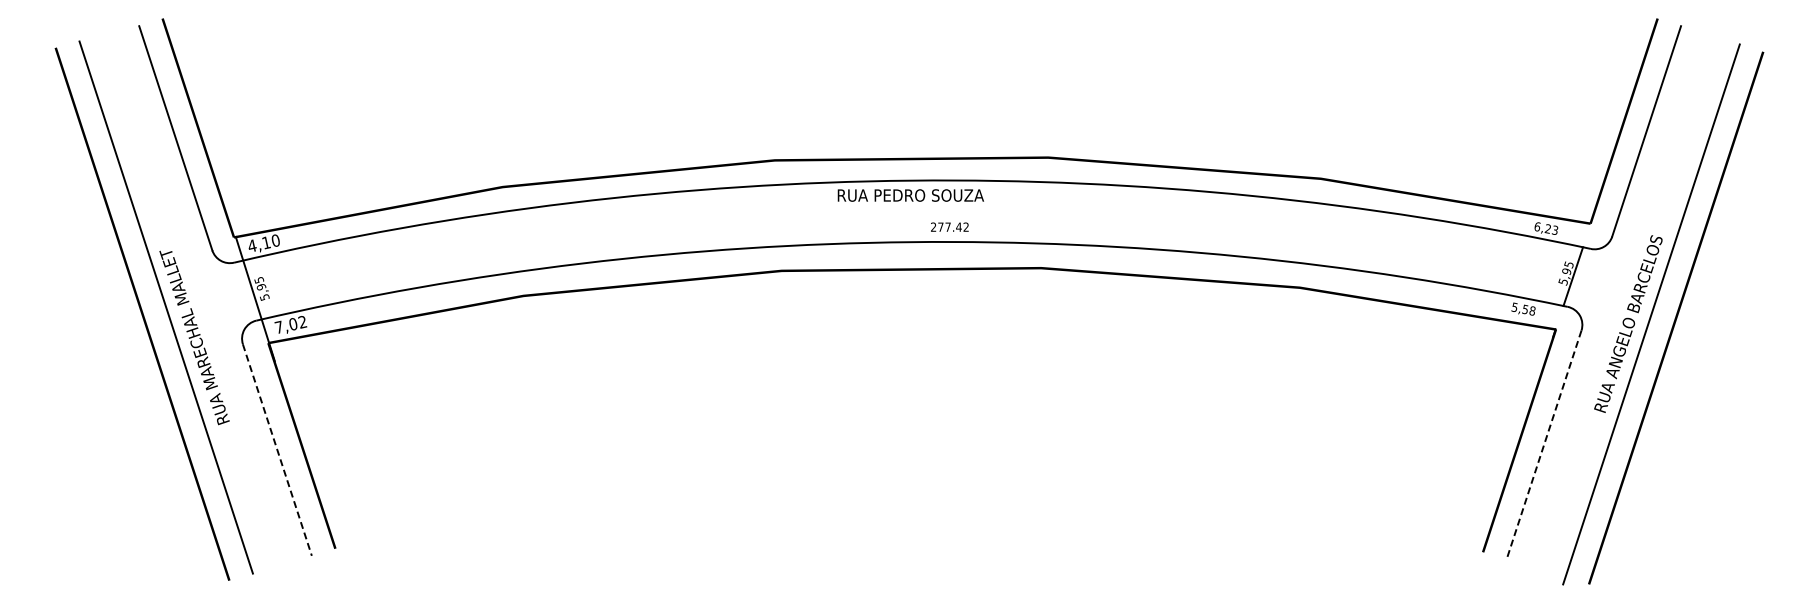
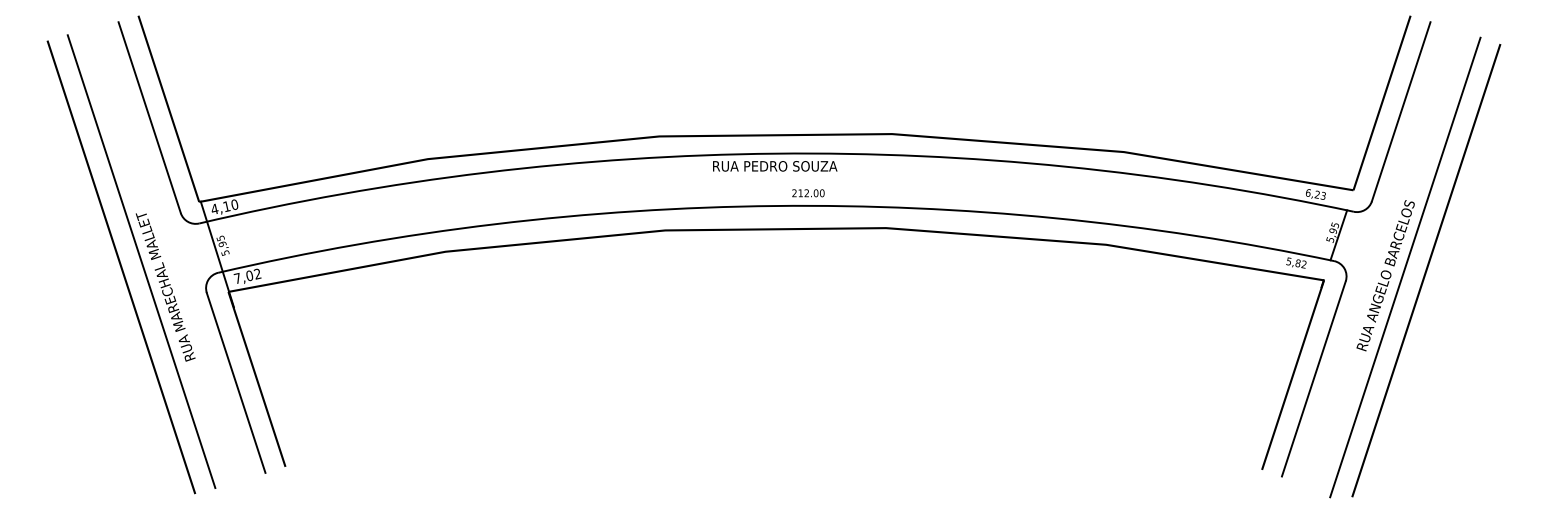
text: (953, 226) -> (811, 192), 277.42 -> 212.00
text: (1528, 309) -> (1300, 263), 5,58 -> 5,82
line: (1543, 445) -> (1313, 379), dashed -> solid
line: (277, 450) -> (236, 383), dashed -> solid

